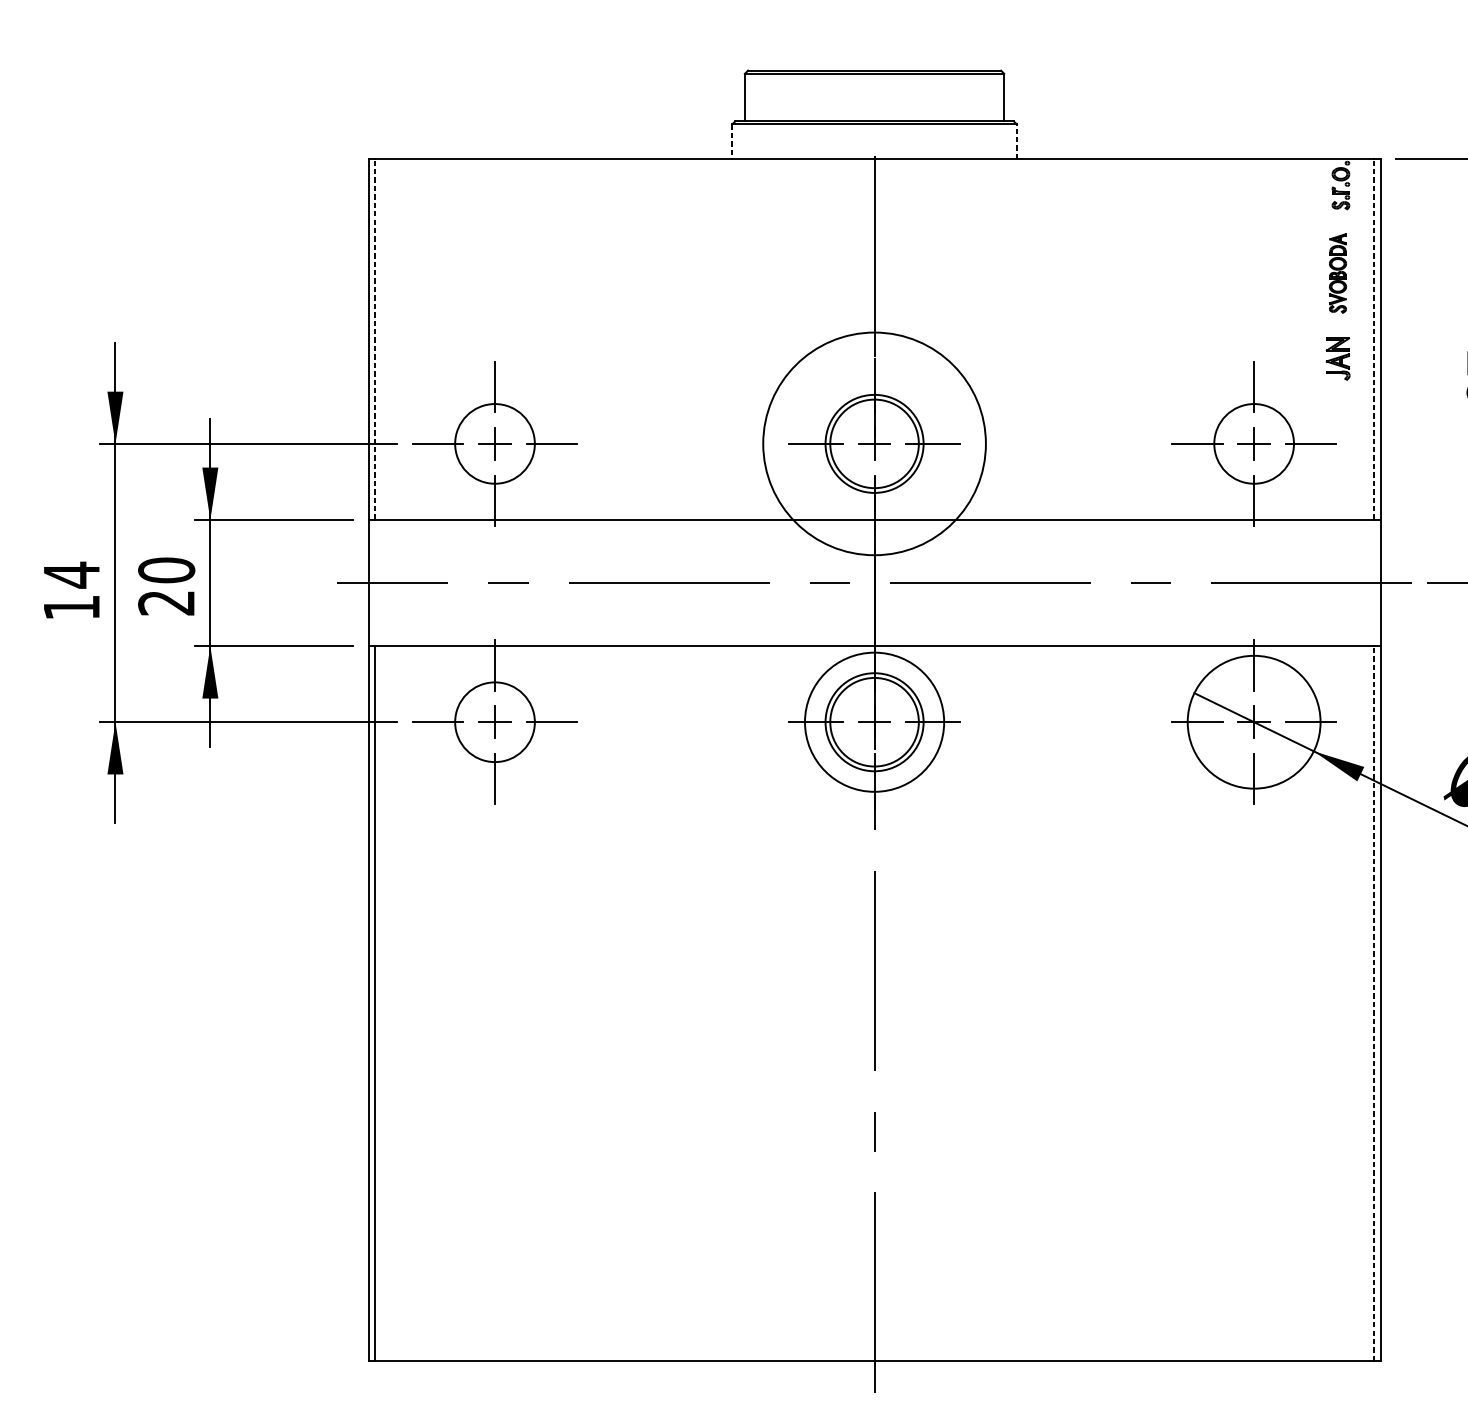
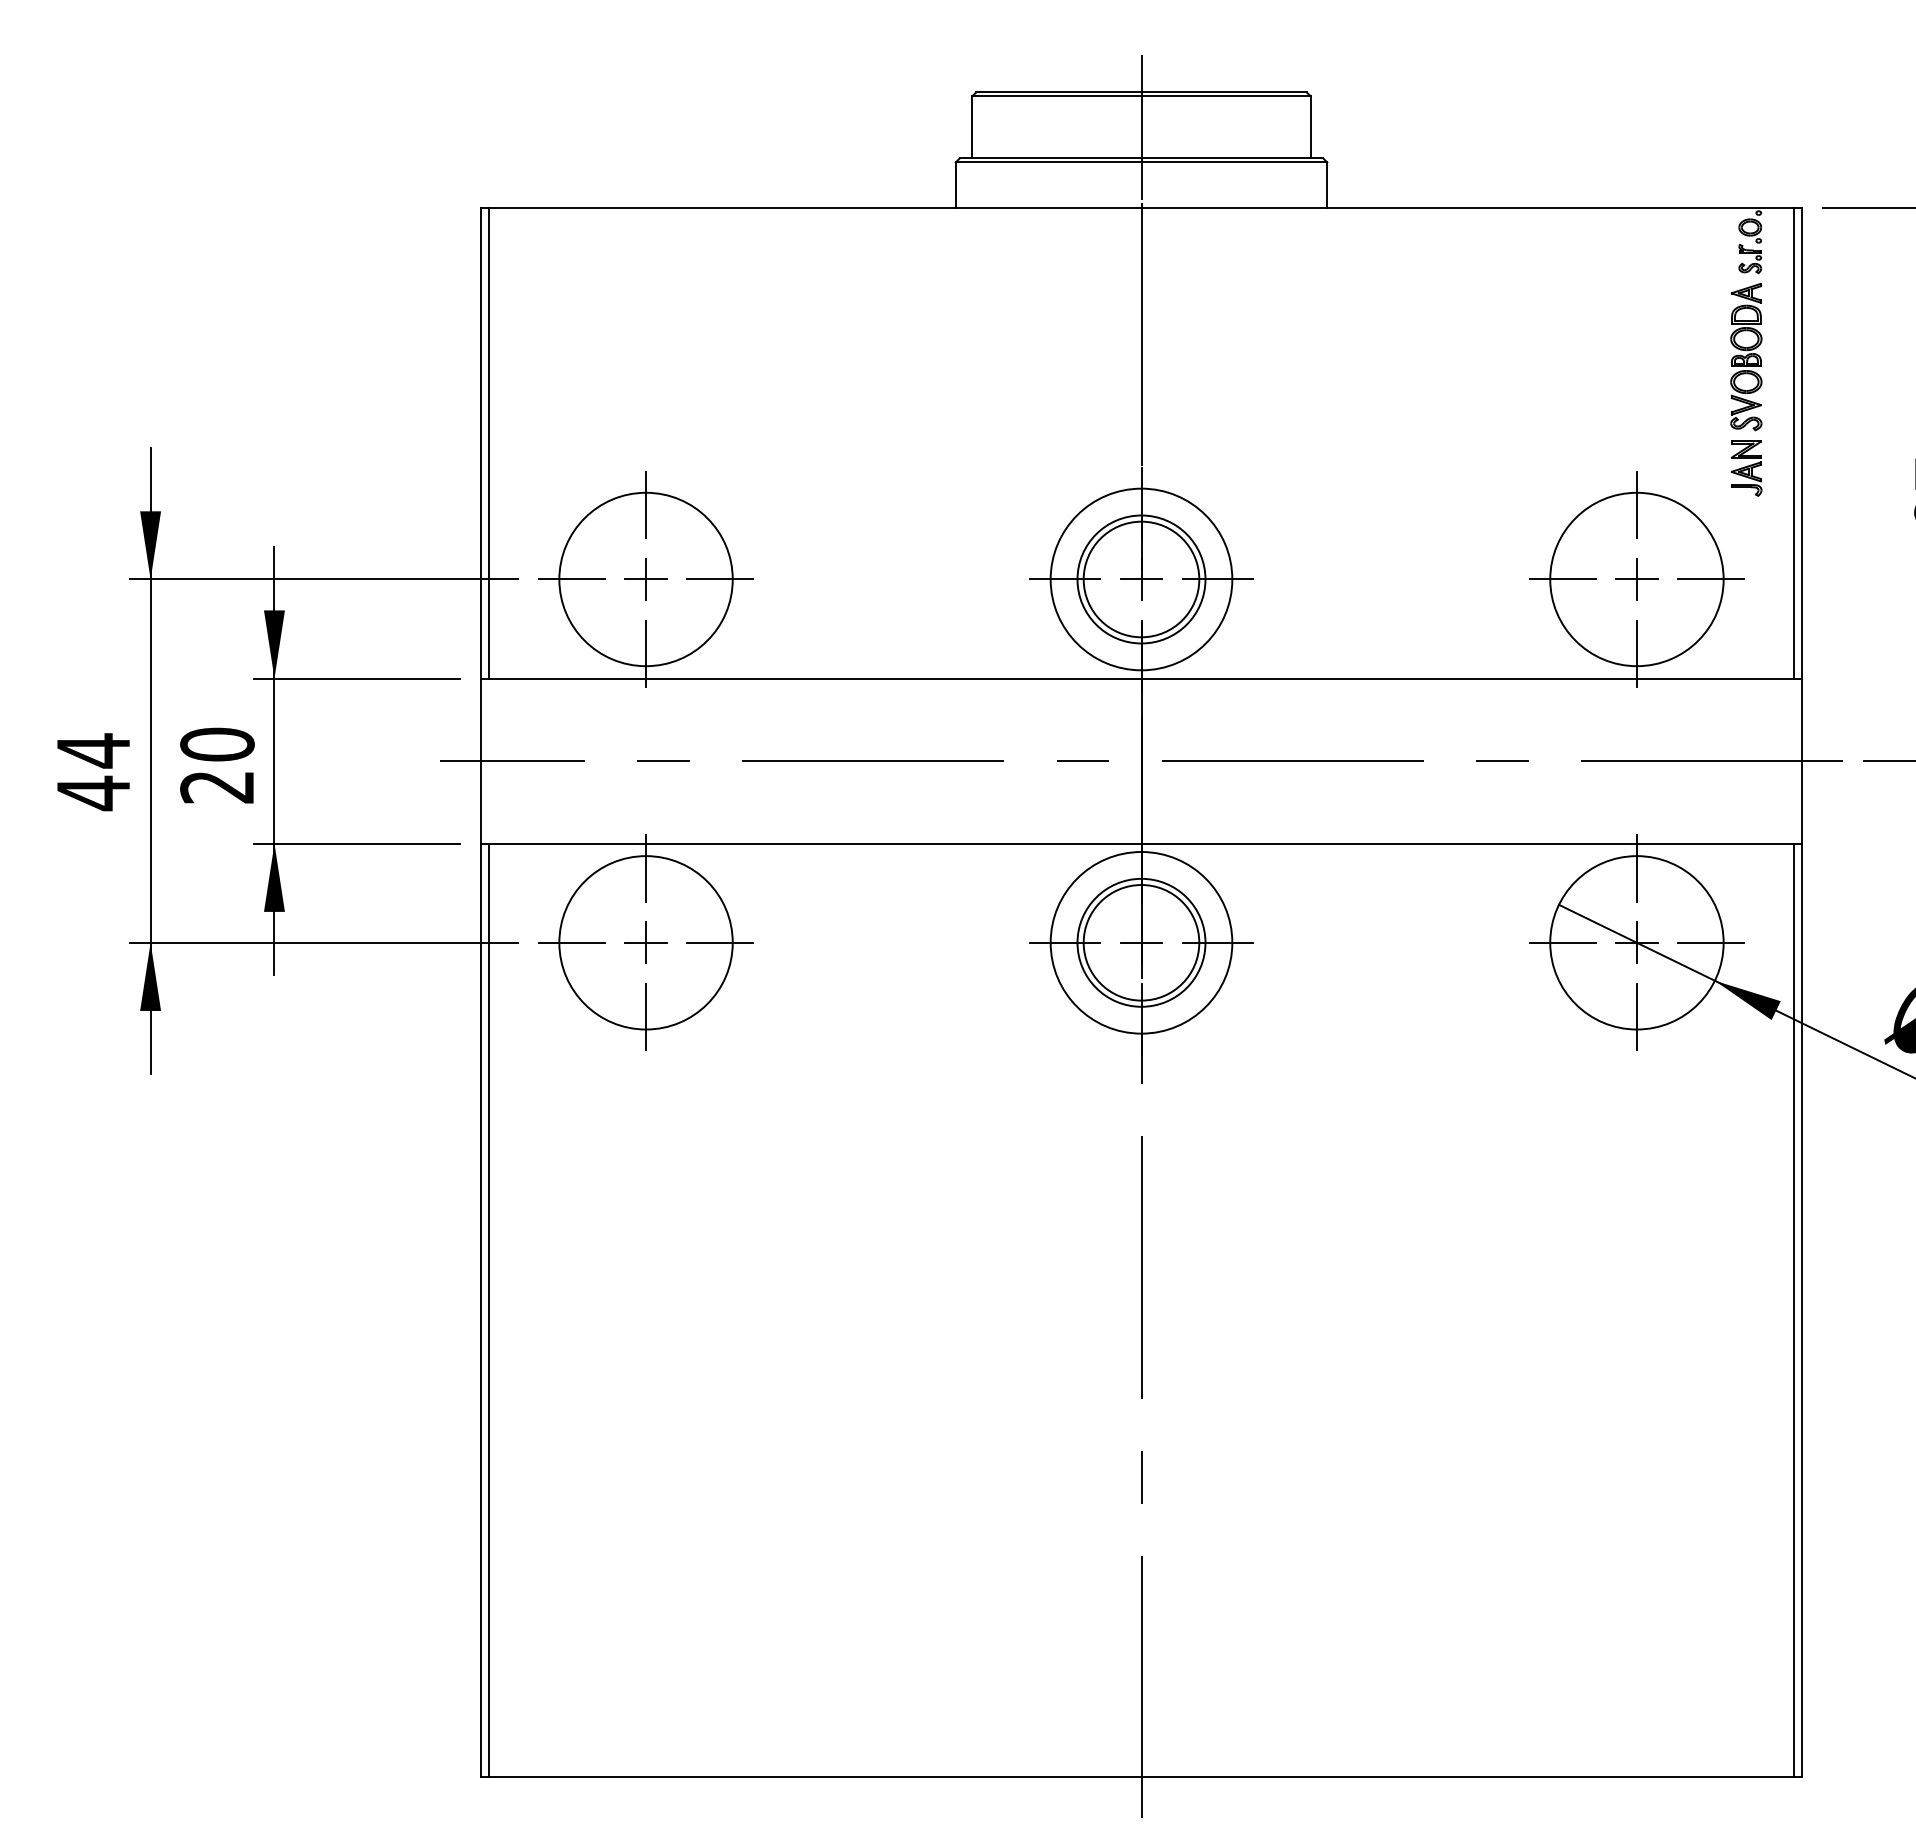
line: (874, 97) -> (1141, 127), added
line: (732, 142) -> (955, 185), dashed -> solid
line: (1017, 142) -> (1327, 185), dashed -> solid
part: (1338, 273) -> (1746, 356), size x1.43
line: (375, 338) -> (489, 442), dashed -> solid
line: (1374, 338) -> (1793, 442), dashed -> solid
circle: (494, 443) -> (645, 579), size x1.67
circle: (874, 443) -> (1141, 579), size x0.62
circle: (1253, 443) -> (1636, 579), size x1.67
text: (71, 607) -> (93, 793), 14 -> 44
circle: (494, 722) -> (645, 942), size x1.67
line: (1374, 1003) -> (1793, 1310), dashed -> solid

